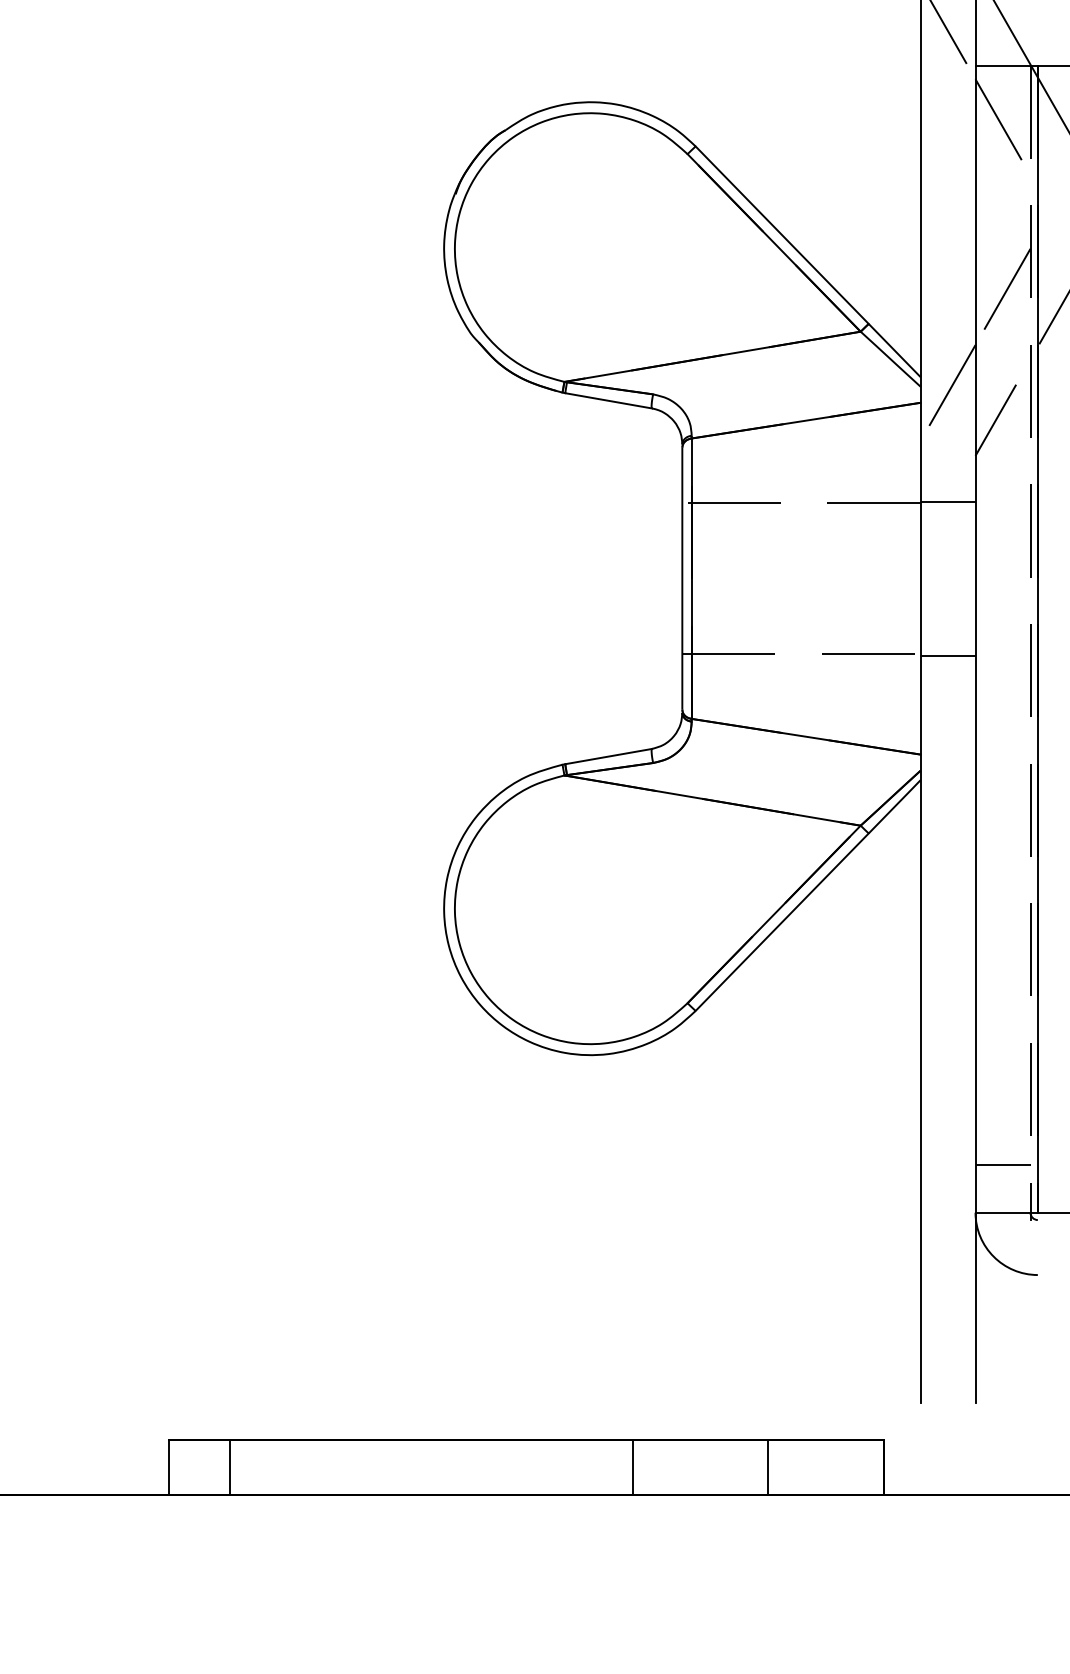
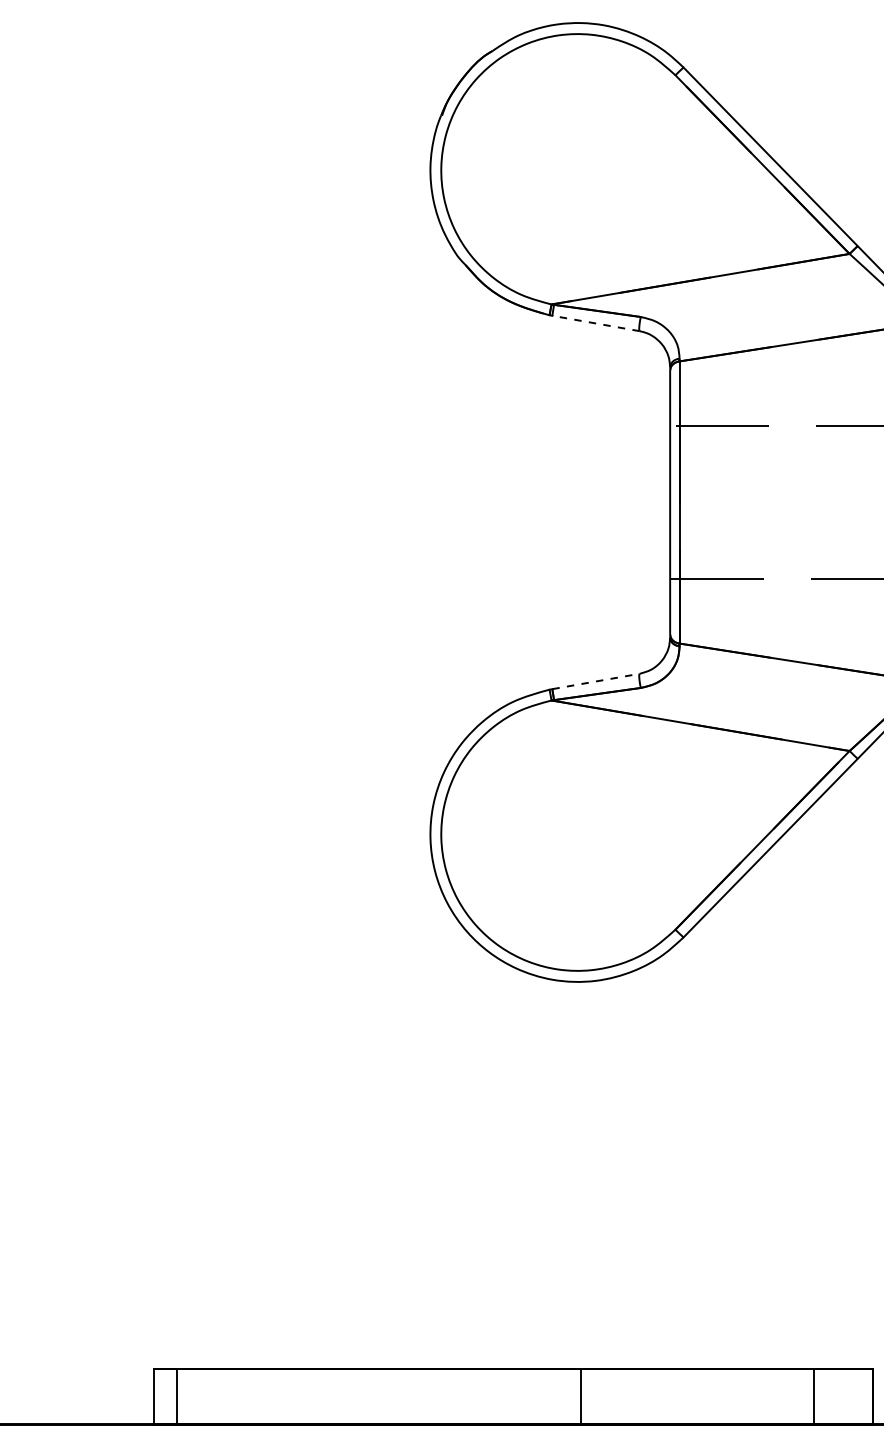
line: (608, 400) -> (595, 323), solid -> dashed
line: (609, 756) -> (596, 681), solid -> dashed
line: (229, 1466) -> (177, 1395), moved
line: (632, 1467) -> (580, 1396), moved
line: (768, 1467) -> (814, 1396), moved

